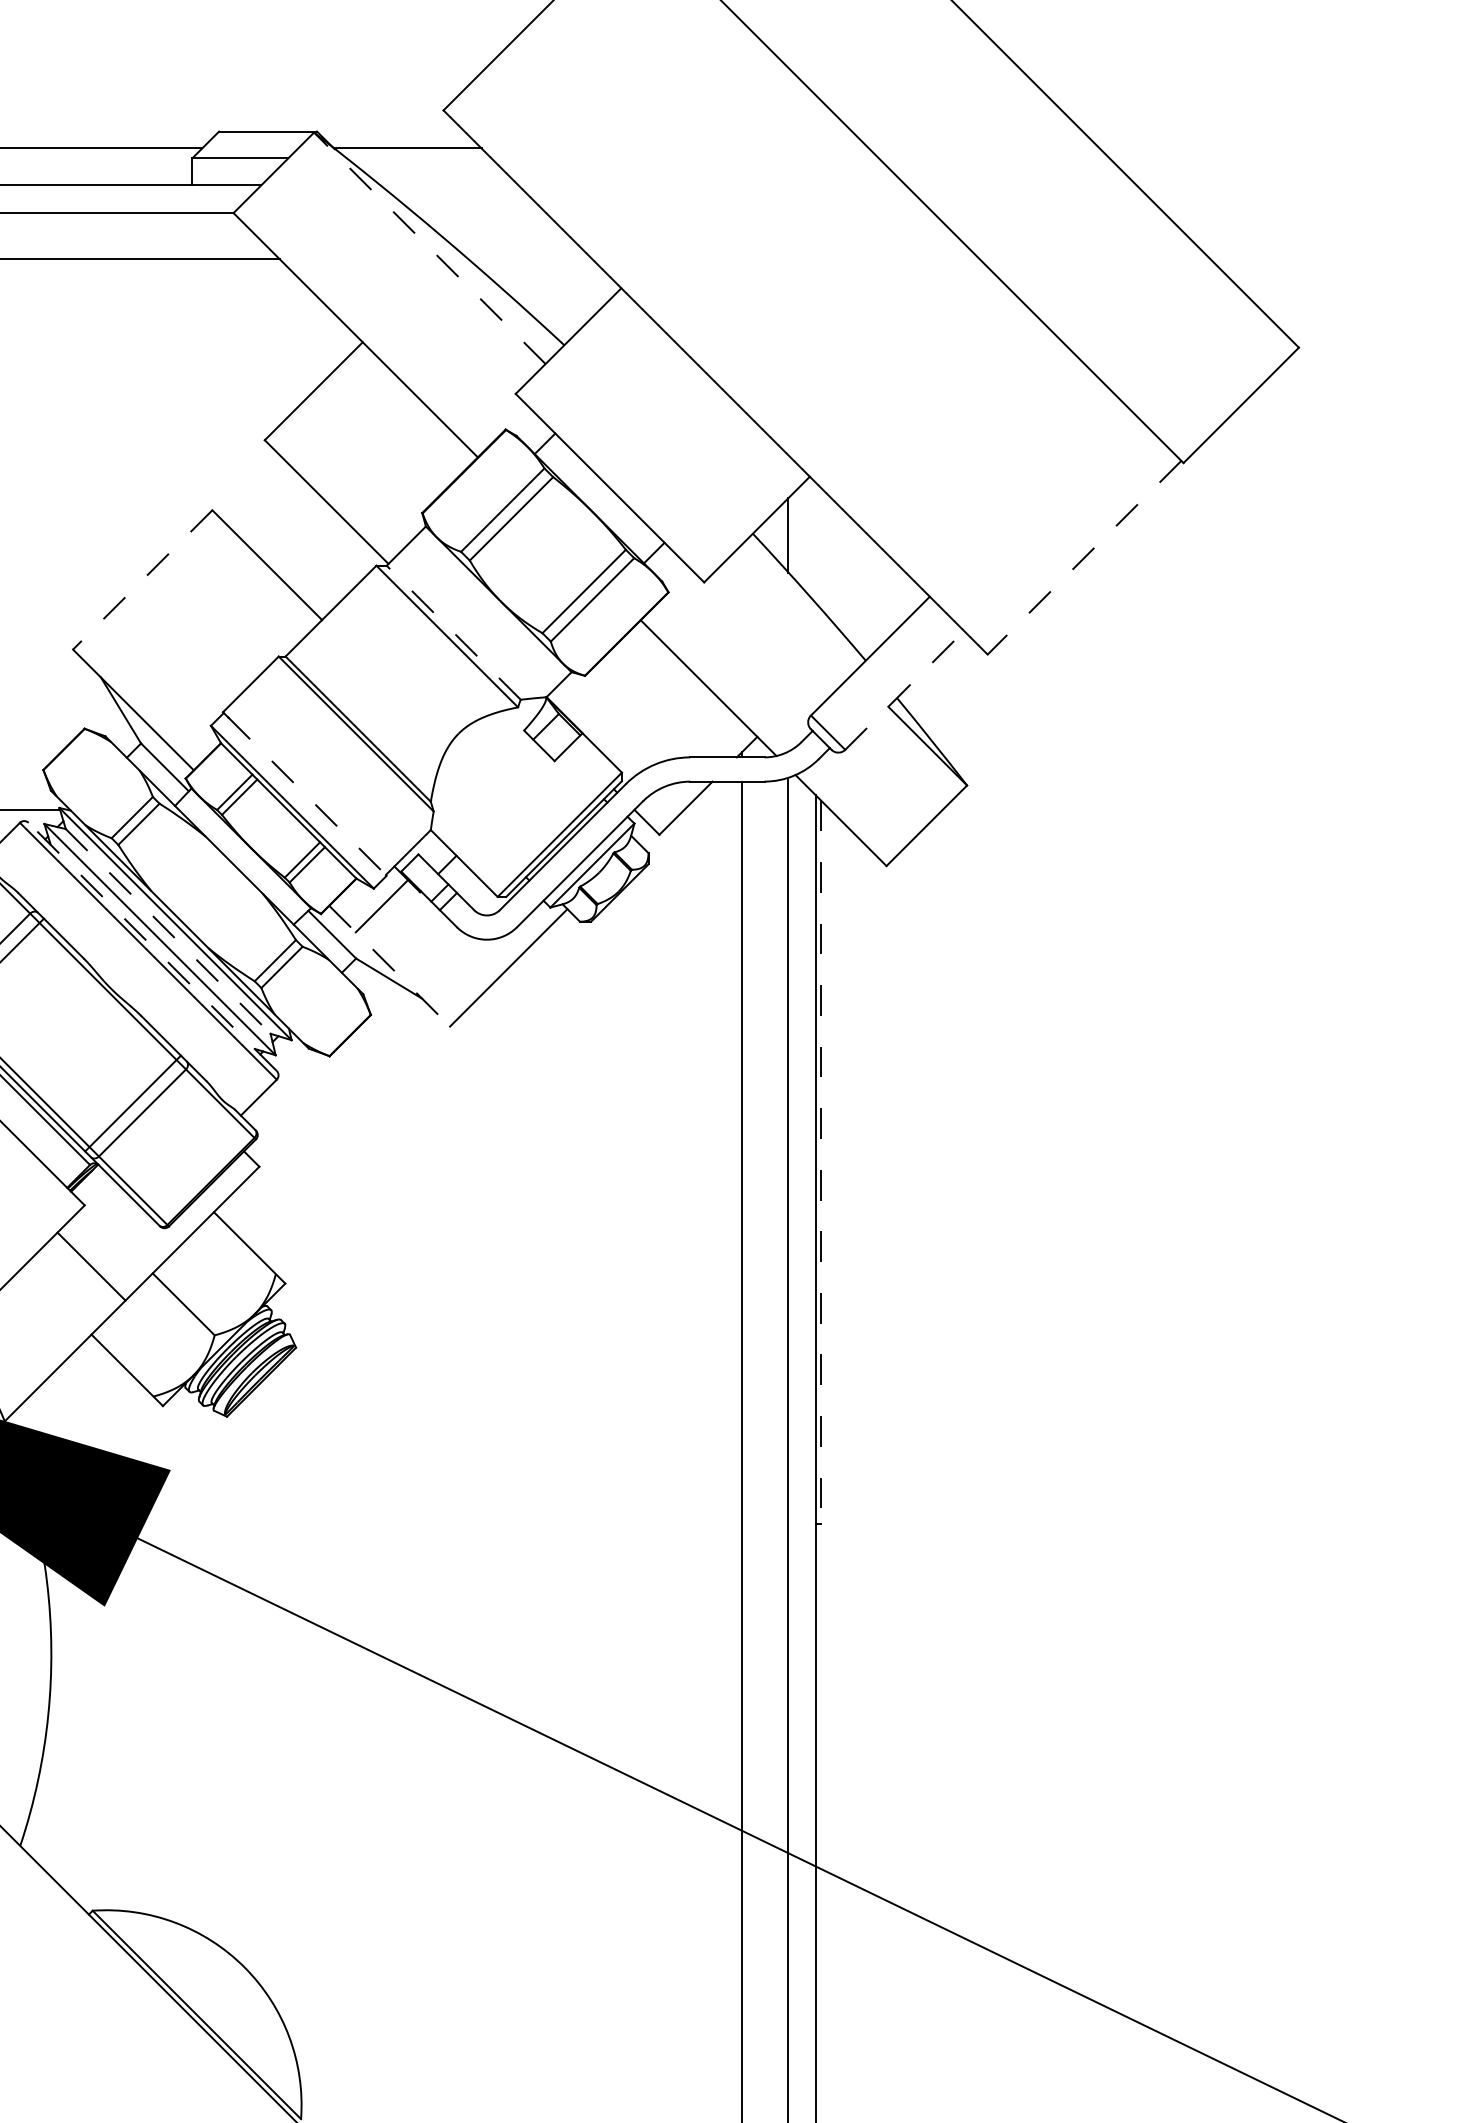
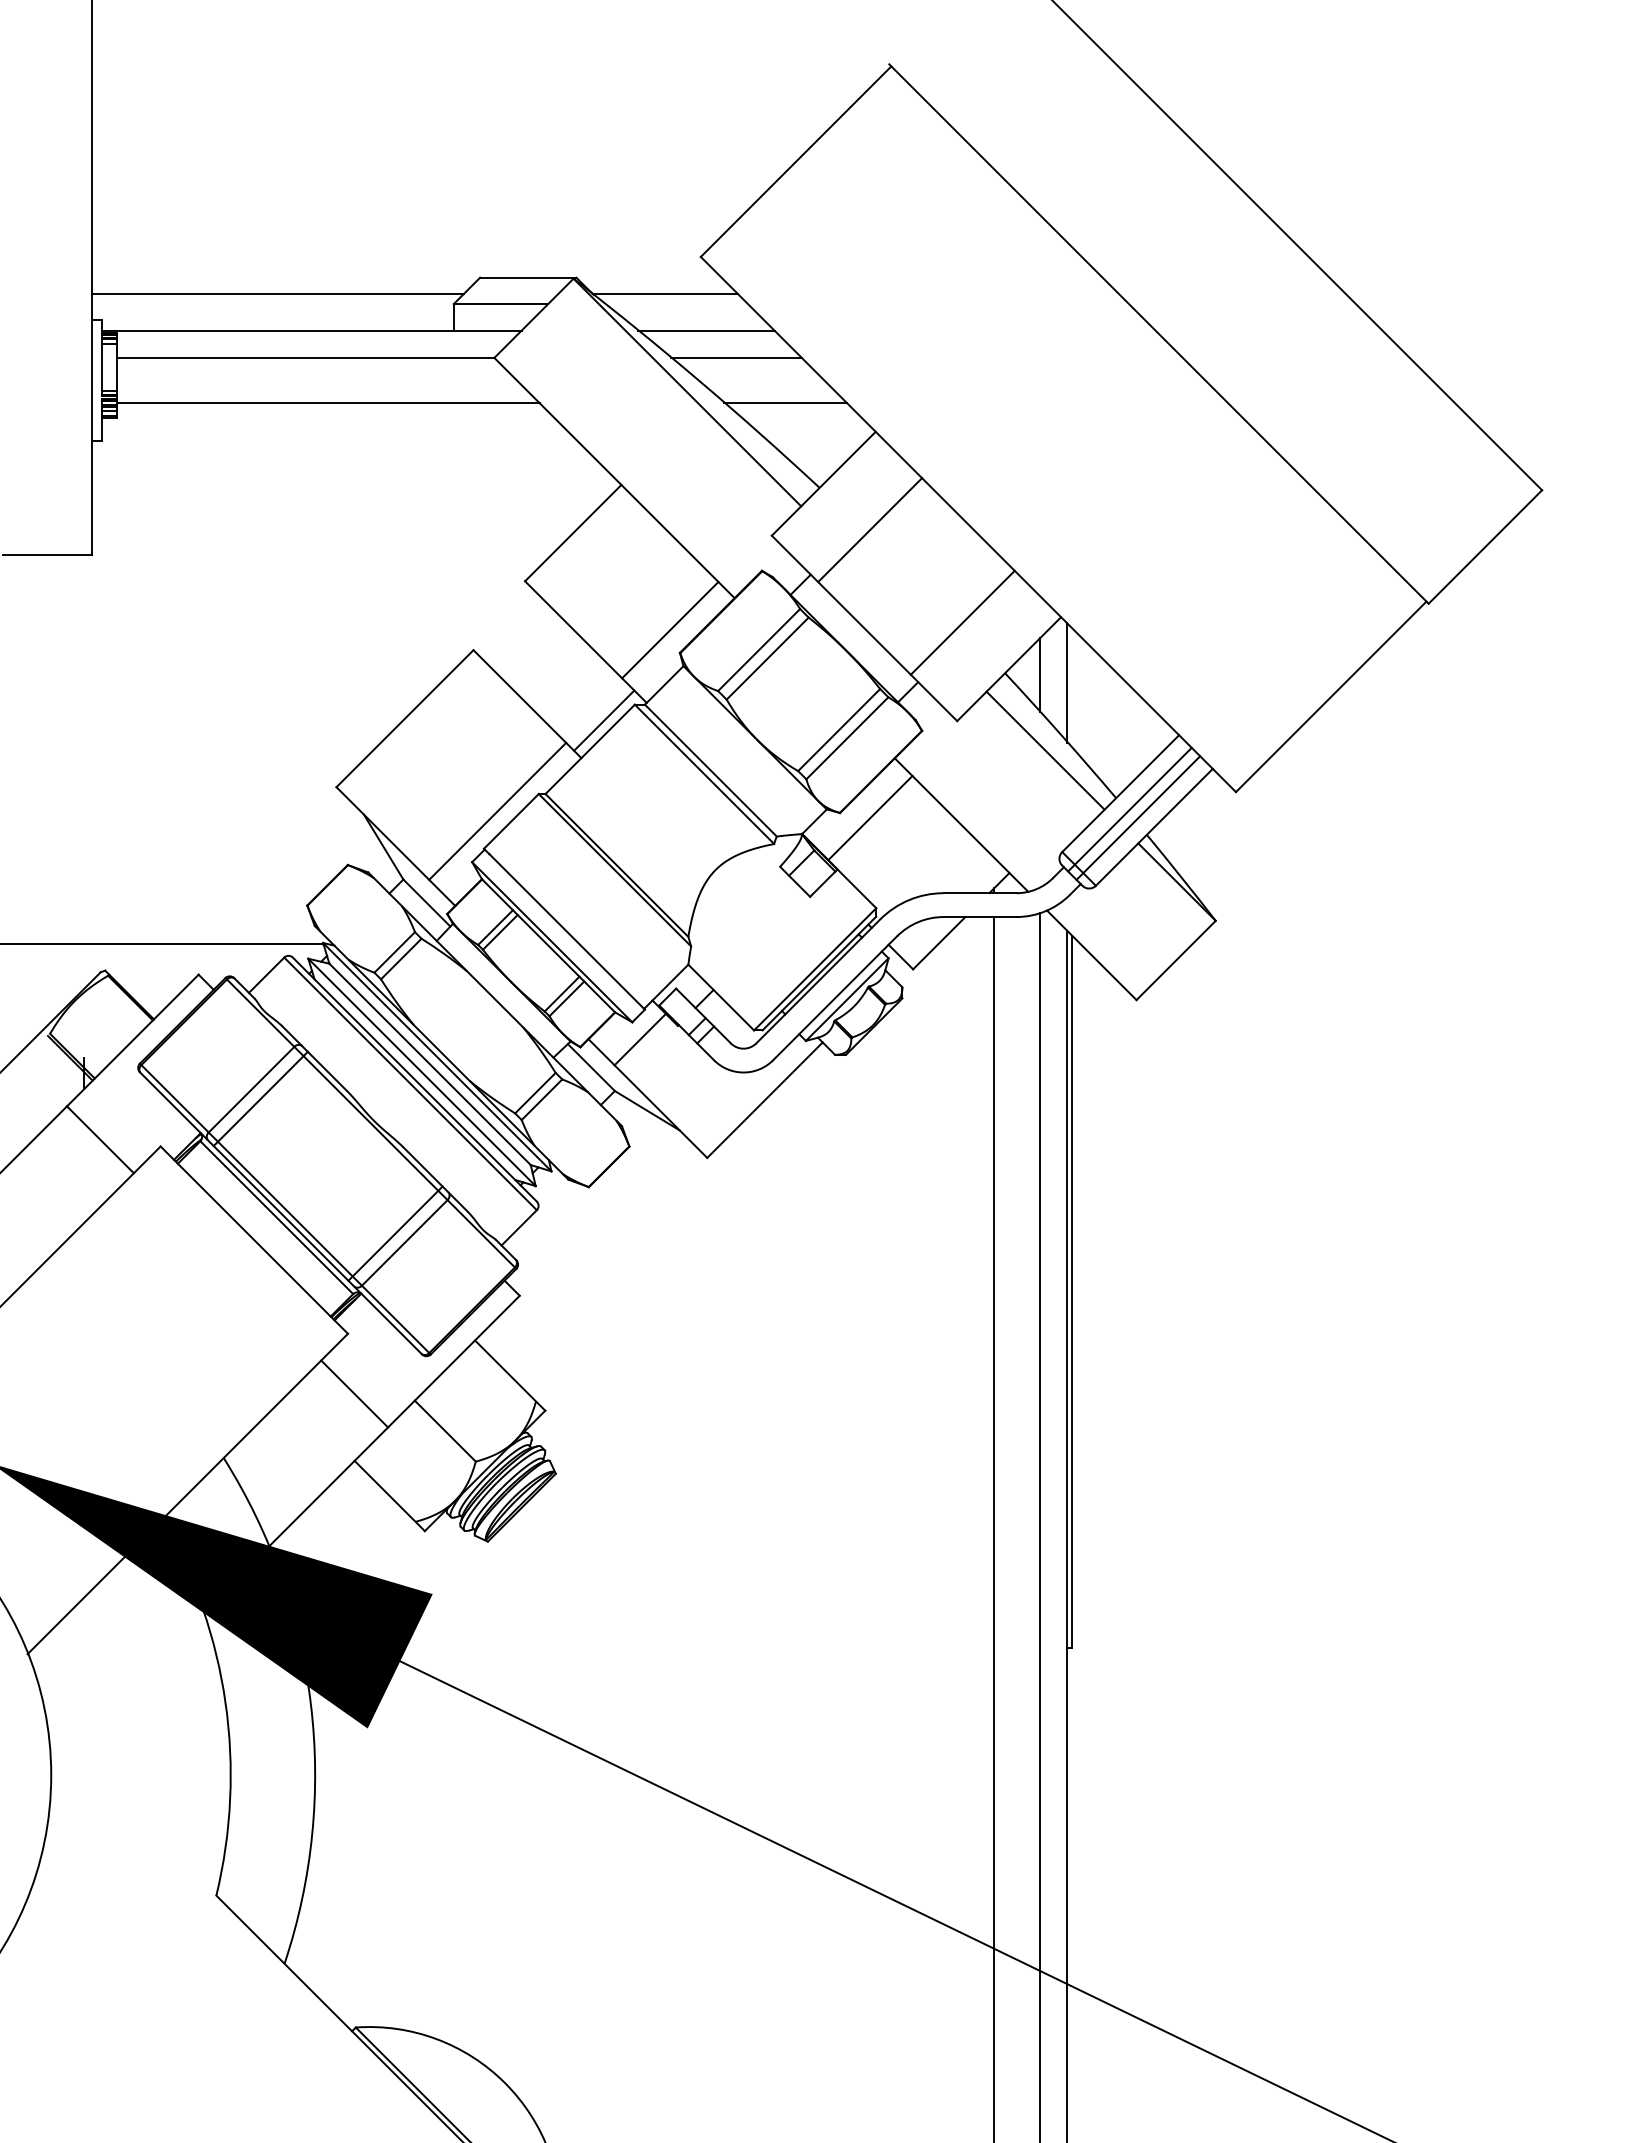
line: (448, 185) -> (705, 330), added
line: (479, 212) -> (736, 357), added
line: (429, 248) -> (687, 392), dashed -> solid
line: (529, 259) -> (785, 403), added
line: (616, 388) -> (870, 530), added
line: (709, 482) -> (962, 622), added
line: (412, 489) -> (670, 629), added
line: (816, 543) -> (1067, 682), added
line: (1084, 557) -> (1331, 696), dashed -> solid
line: (143, 579) -> (405, 718), dashed -> solid
line: (345, 581) -> (604, 720), added
line: (793, 612) -> (1045, 750), added
line: (453, 632) -> (710, 770), dashed -> solid
line: (879, 672) -> (1129, 809), added
line: (236, 673) -> (497, 810), added
line: (888, 680) -> (1138, 817), added
line: (616, 681) -> (870, 818), added
line: (904, 690) -> (1154, 827), dashed -> solid
line: (307, 797) -> (567, 932), dashed -> solid
line: (168, 931) -> (430, 1064), dashed -> solid
line: (152, 946) -> (414, 1079), dashed -> solid
line: (390, 966) -> (648, 1098), dashed -> solid
line: (820, 1163) -> (1071, 1292), dashed -> solid

